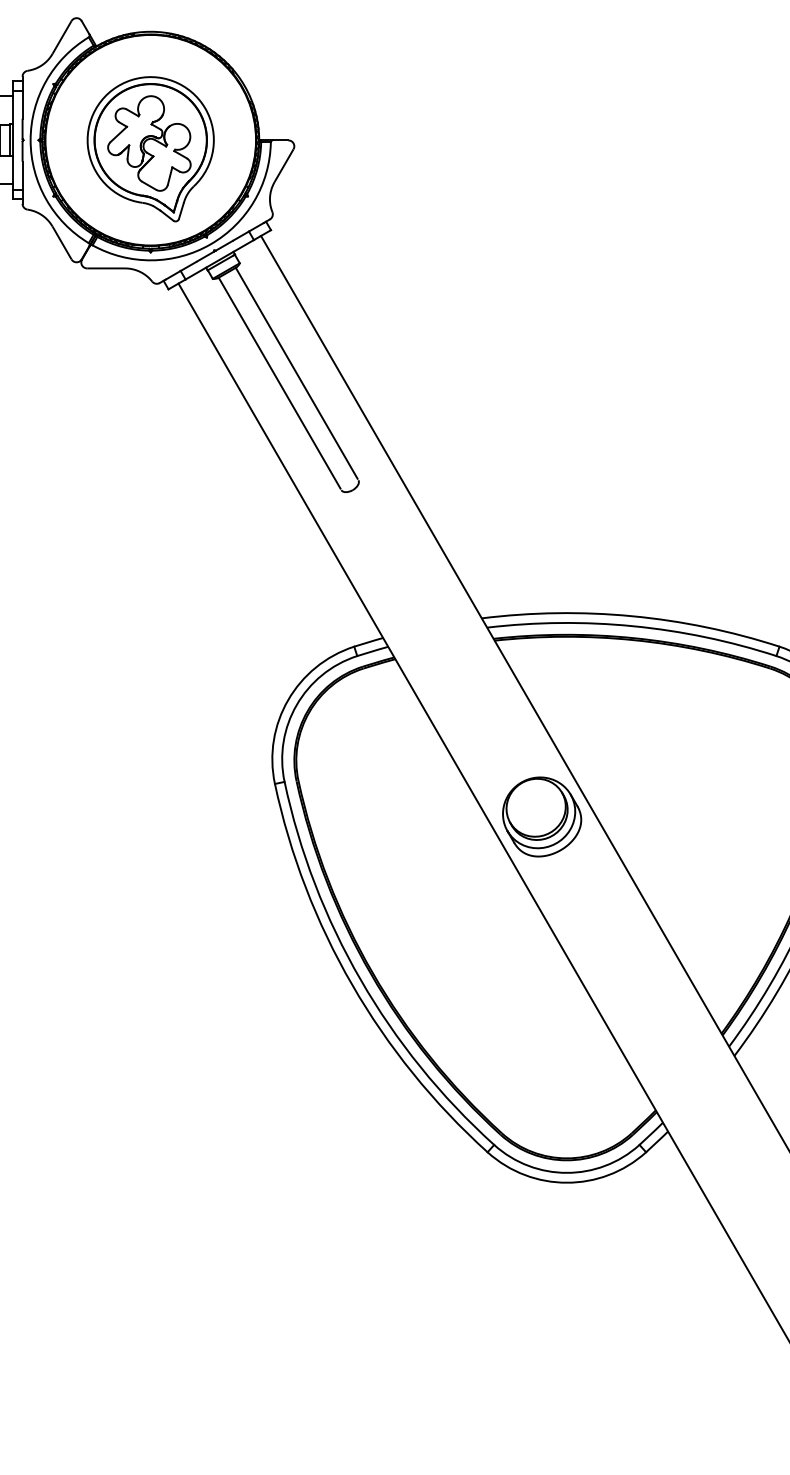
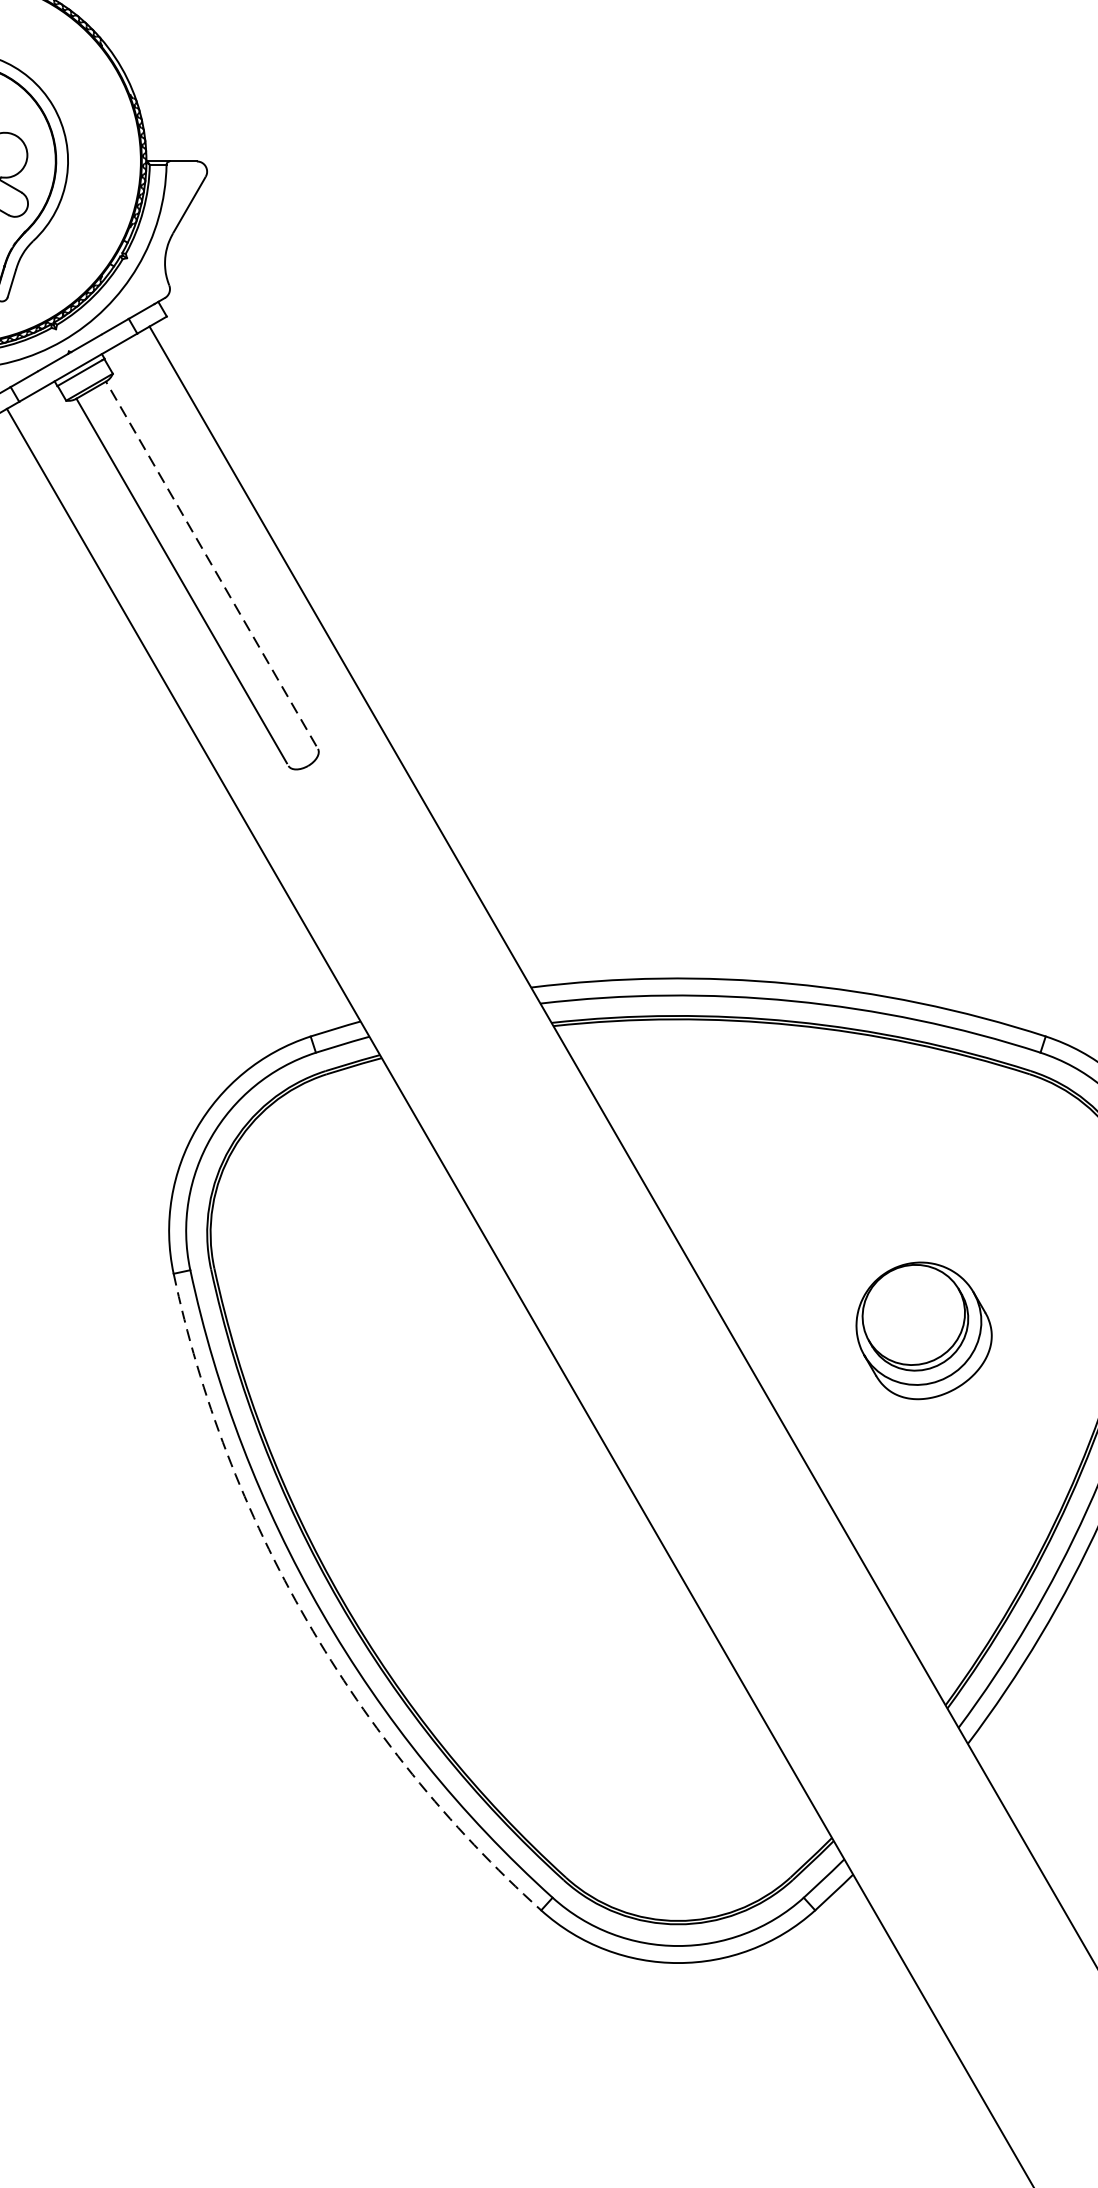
line: (296, 373) -> (210, 564), solid -> dashed
part: (542, 816) -> (924, 1330), moved
arc: (352, 984) -> (307, 1620), solid -> dashed

